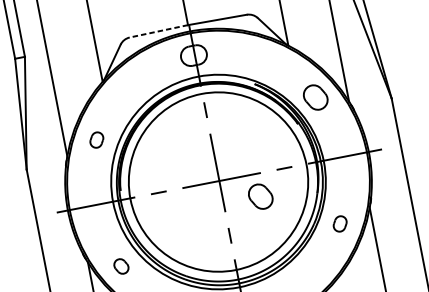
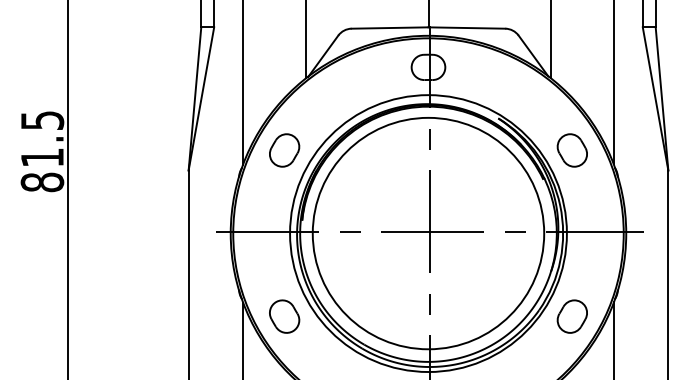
line: (158, 31) -> (389, 28), dashed -> solid
part: (96, 140) -> (284, 150), size x1.67
part: (260, 196) -> (477, 262), removed
part: (339, 224) -> (571, 316), size x1.67
part: (121, 266) -> (284, 316), size x1.67

